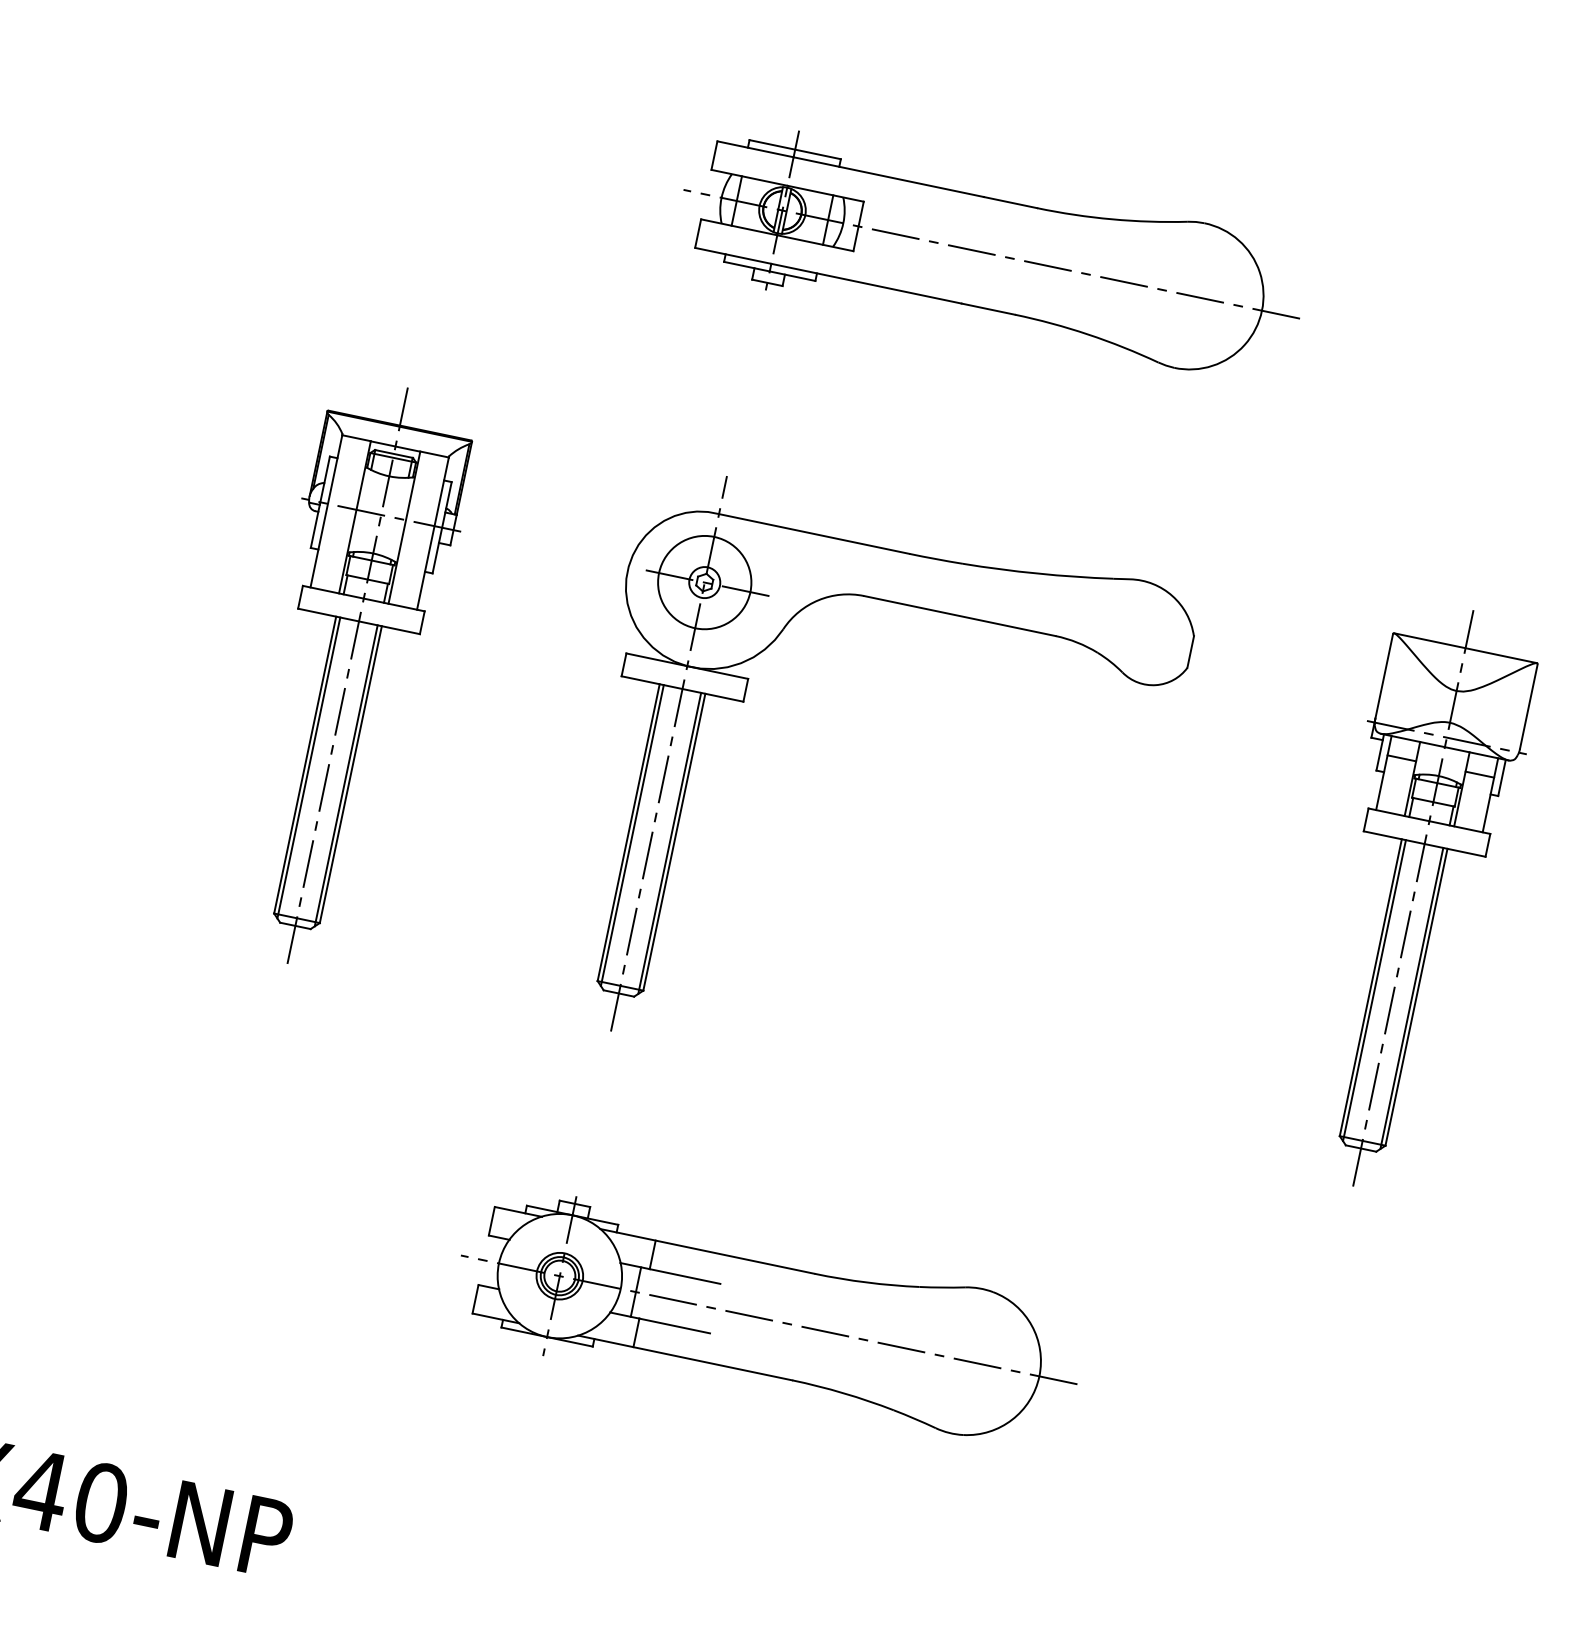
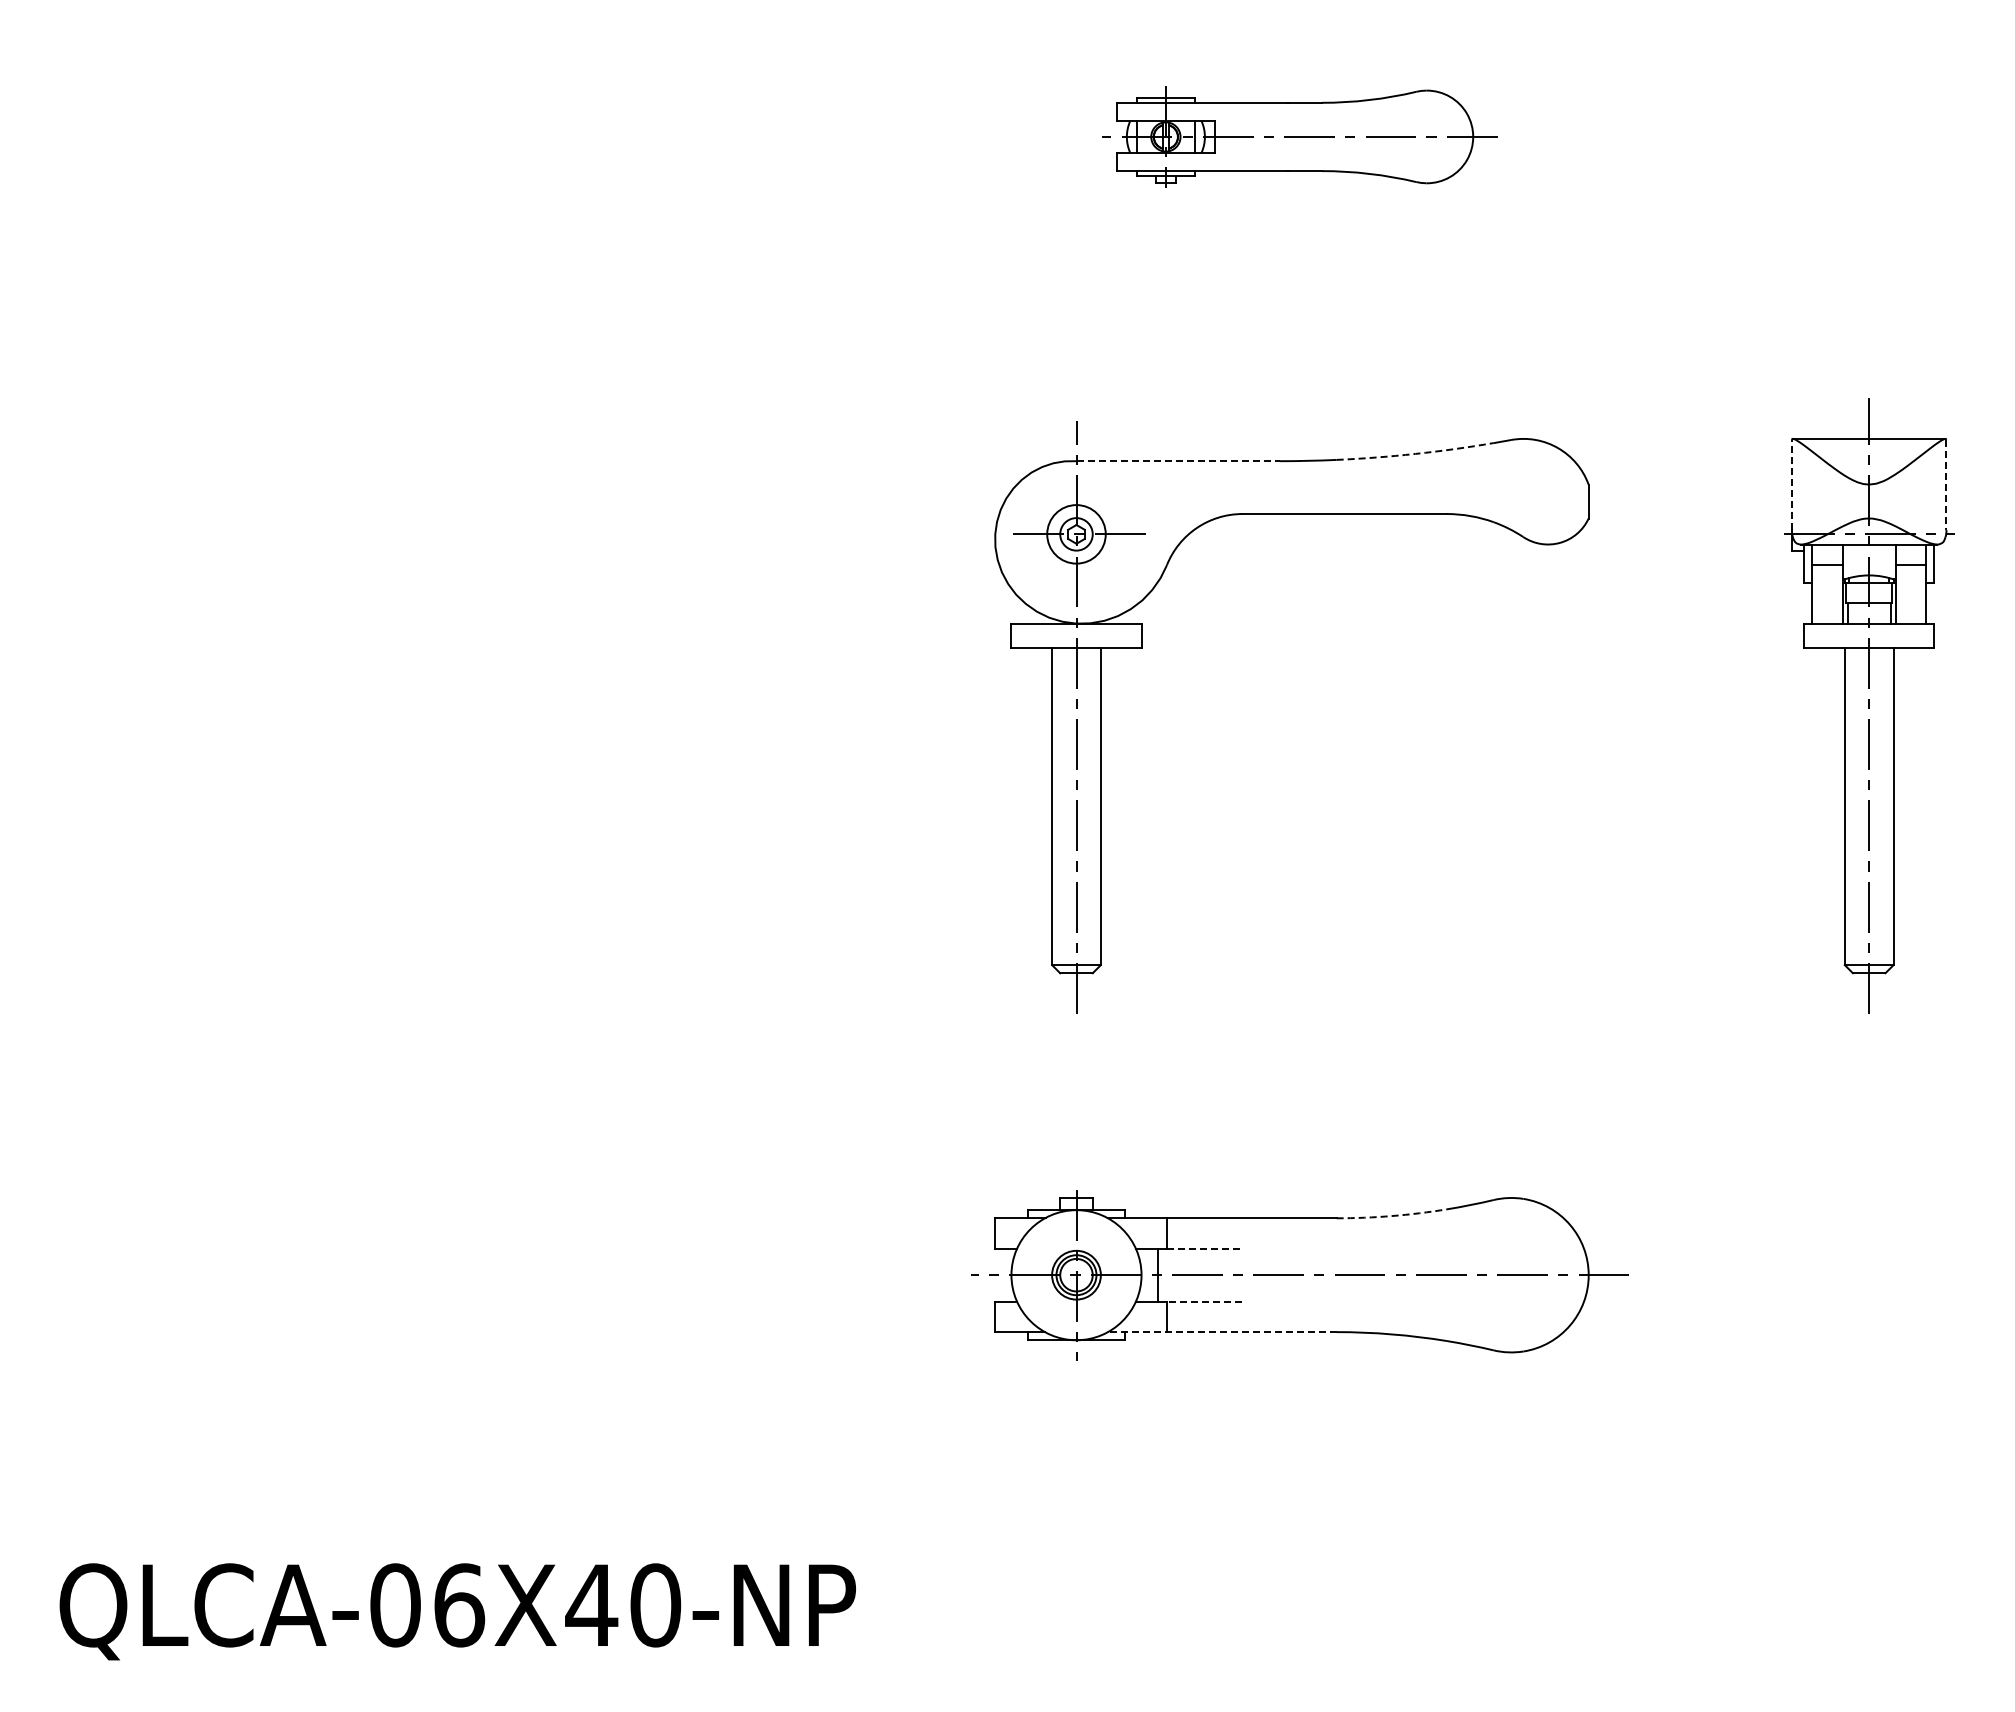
part: (991, 253) -> (1299, 136), size x0.6
line: (814, 534) -> (1178, 461), solid -> dashed
arc: (1037, 573) -> (1415, 453), solid -> dashed
circle: (704, 582) -> (1076, 534), size x0.6
part: (347, 675) -> (730, 705), removed
line: (1383, 675) -> (1791, 484), solid -> dashed
line: (1528, 707) -> (1946, 485), solid -> dashed
line: (632, 835) -> (1056, 808), removed
line: (669, 843) -> (1096, 808), removed
line: (1374, 990) -> (1849, 808), removed
line: (1412, 998) -> (1889, 808), removed
line: (684, 1276) -> (1204, 1248), solid -> dashed
arc: (866, 1282) -> (1391, 1216), solid -> dashed
line: (674, 1325) -> (1204, 1301), solid -> dashed
line: (684, 1358) -> (1221, 1332), solid -> dashed

